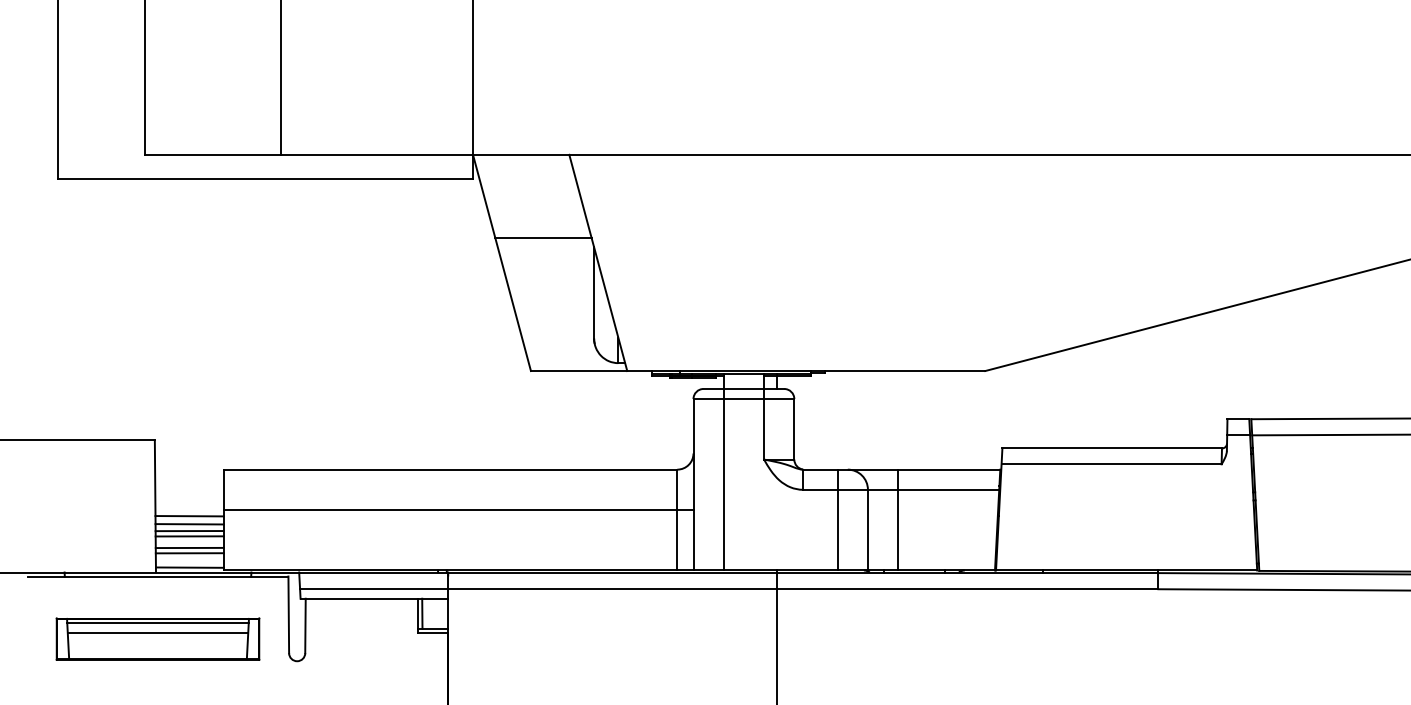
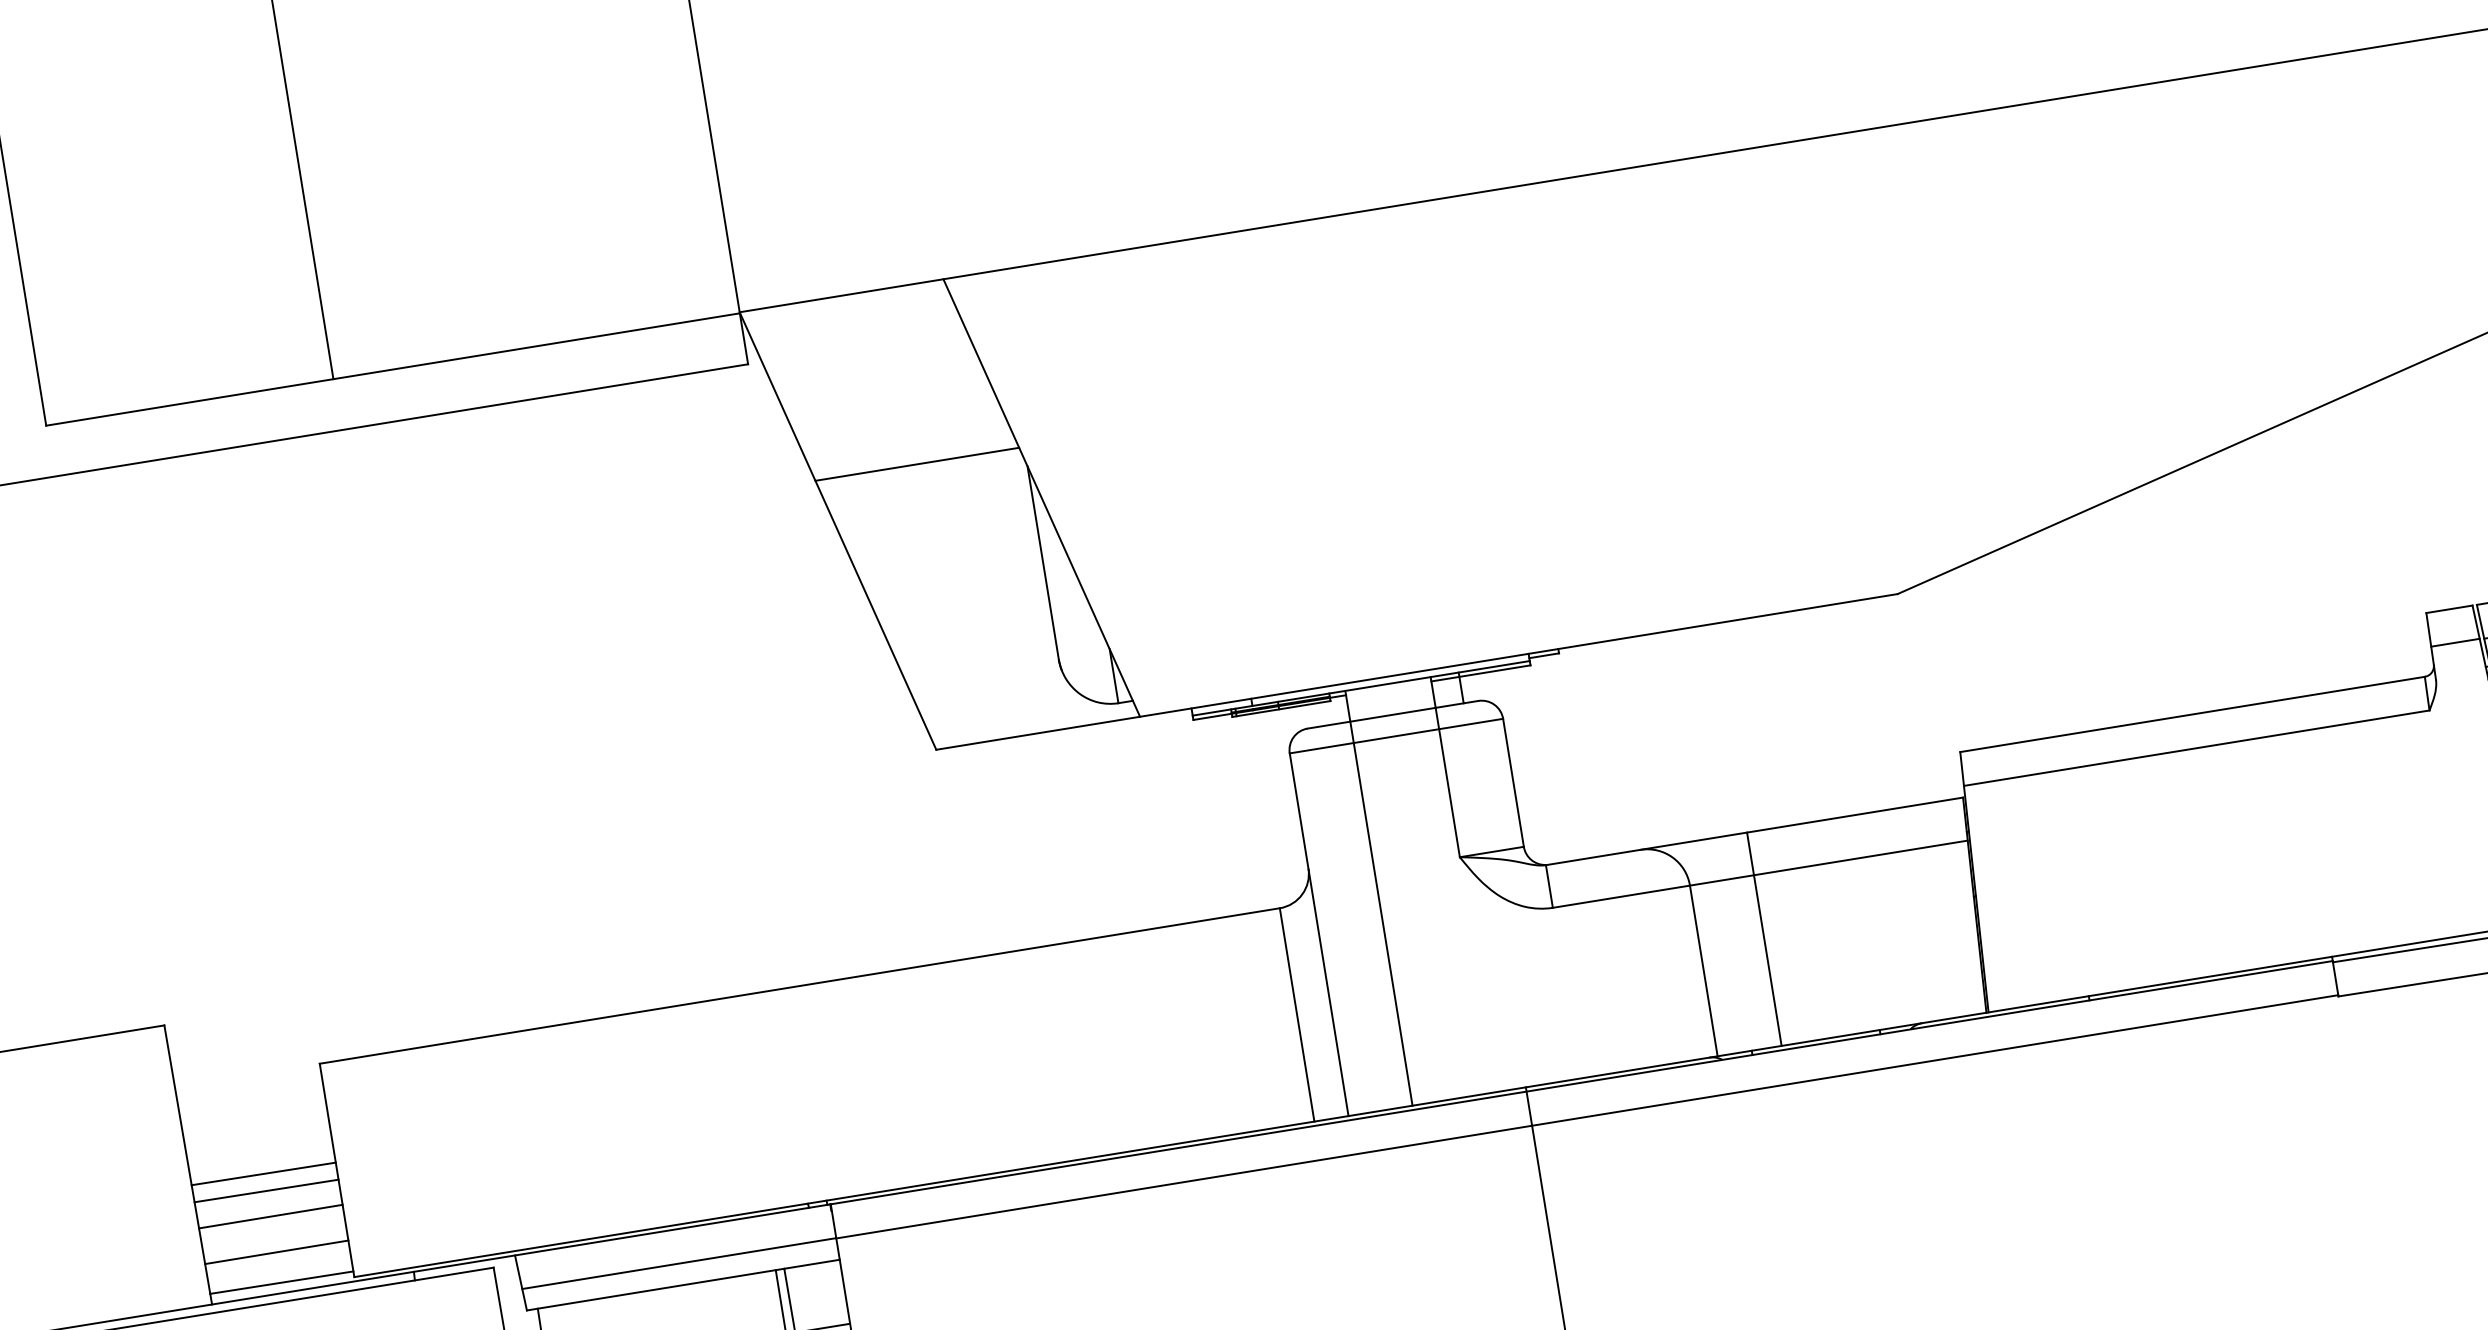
line: (458, 509) -> (830, 1067), removed
line: (837, 519) -> (1635, 958), removed
line: (189, 531) -> (268, 1206), removed
line: (189, 547) -> (274, 1240), removed

